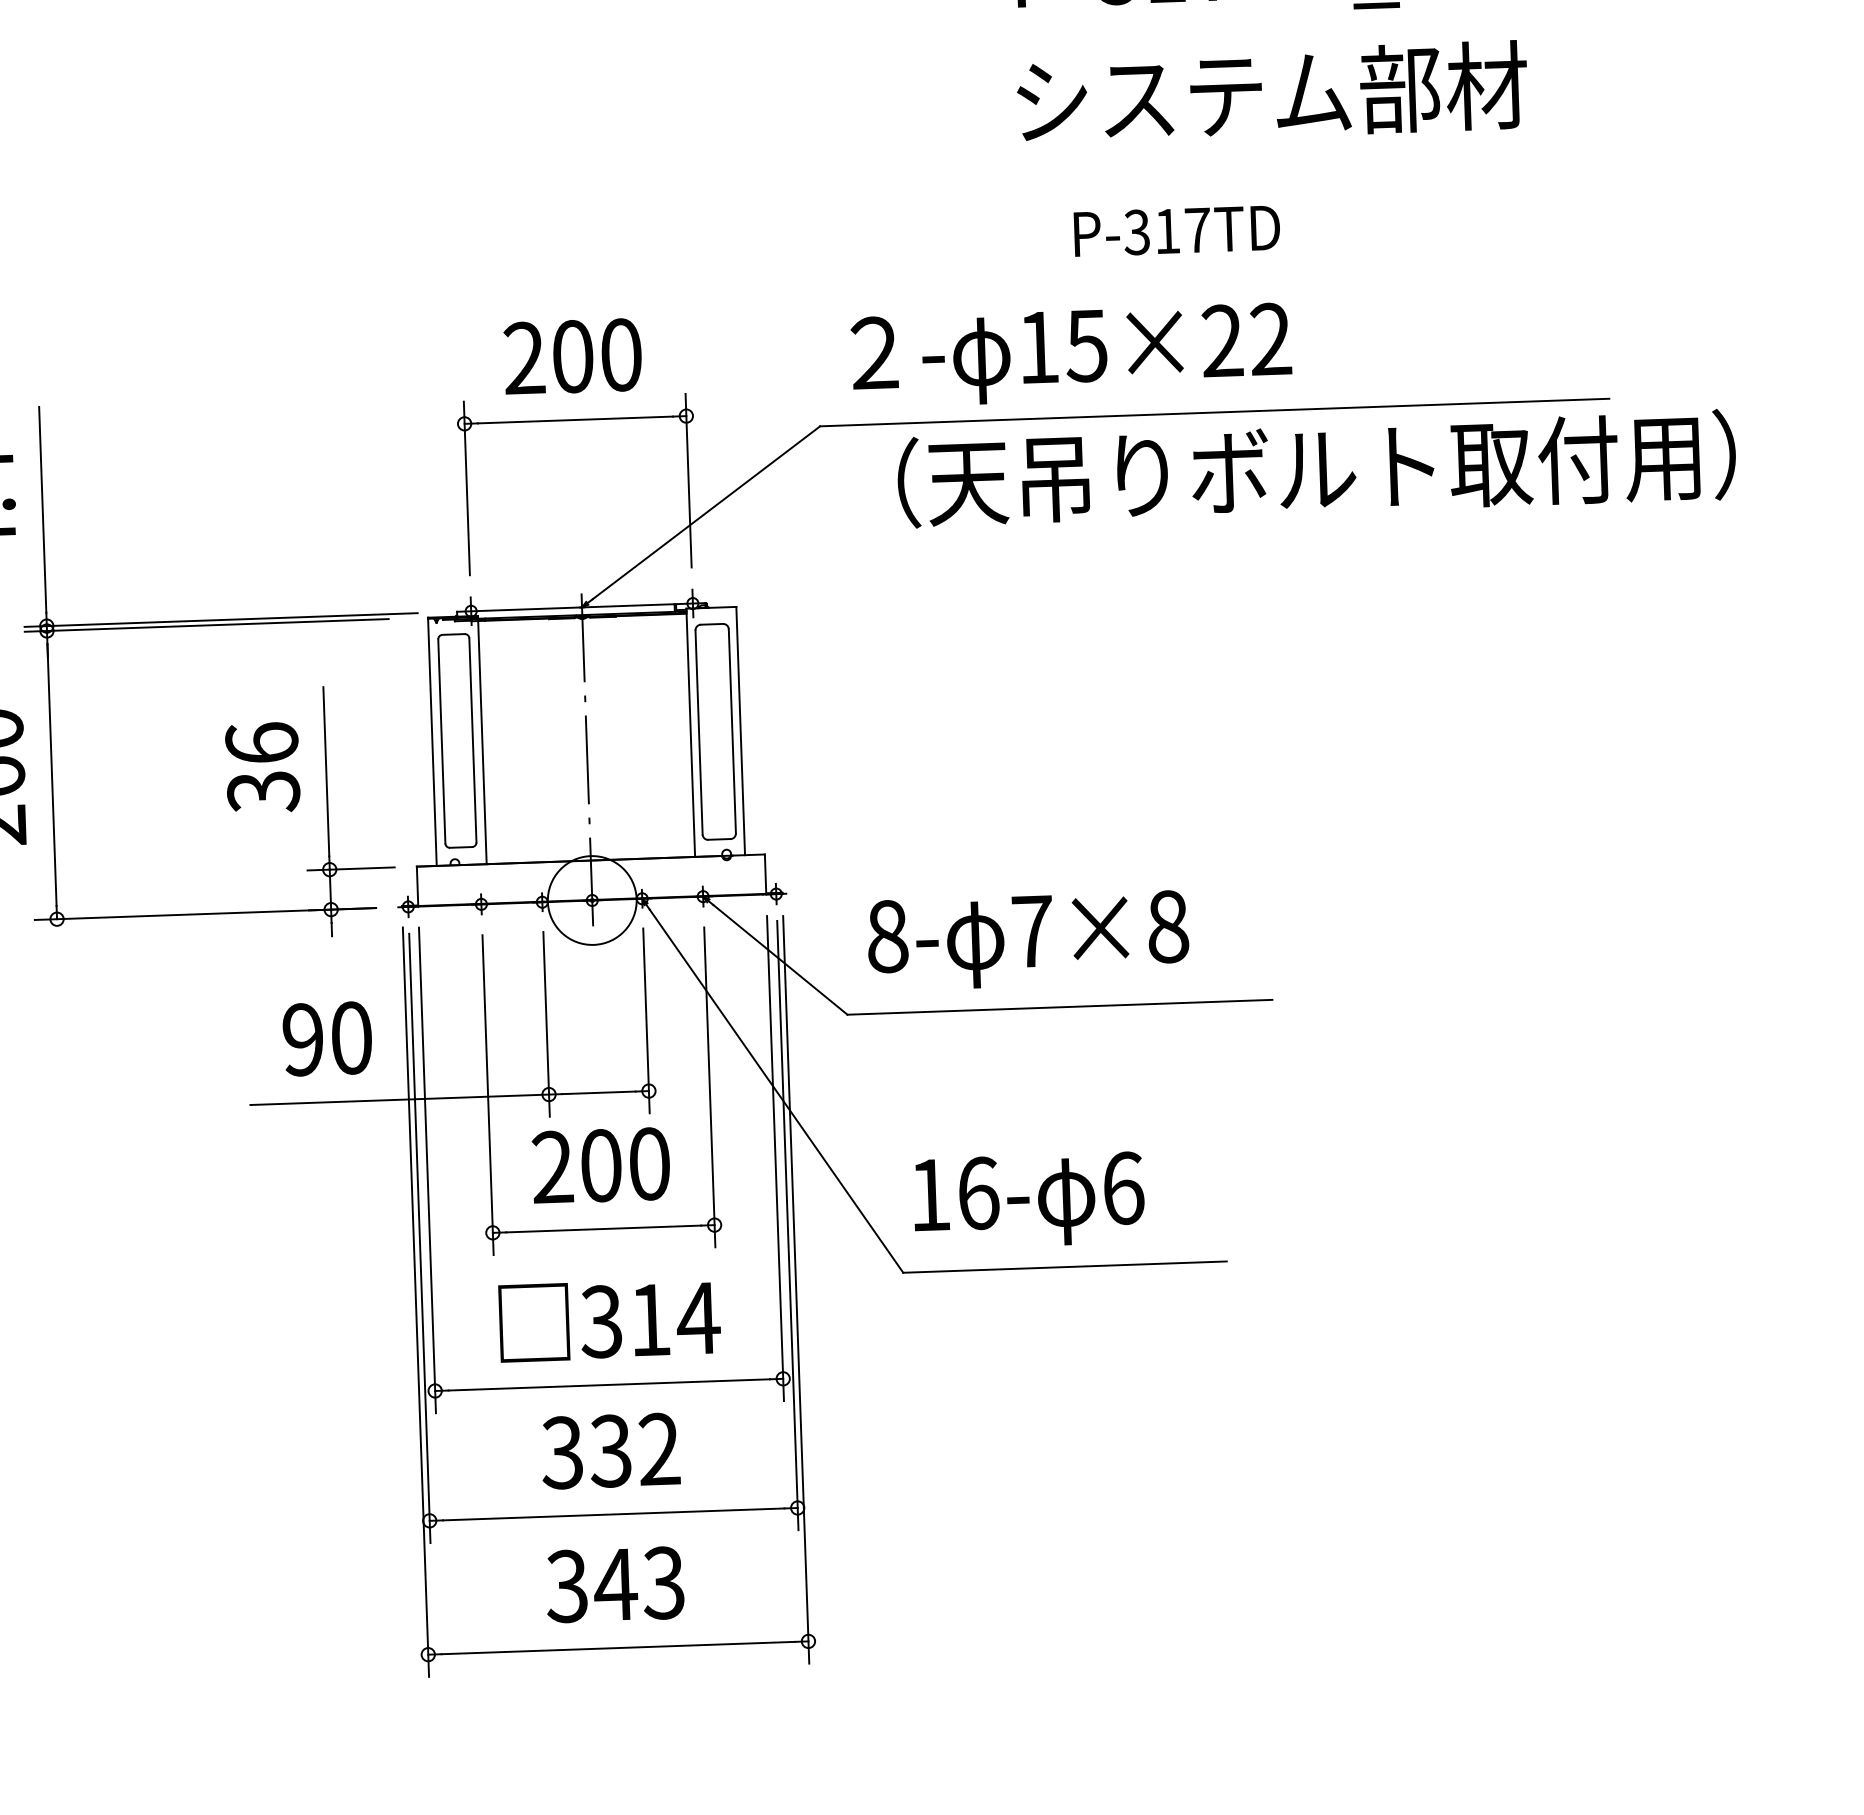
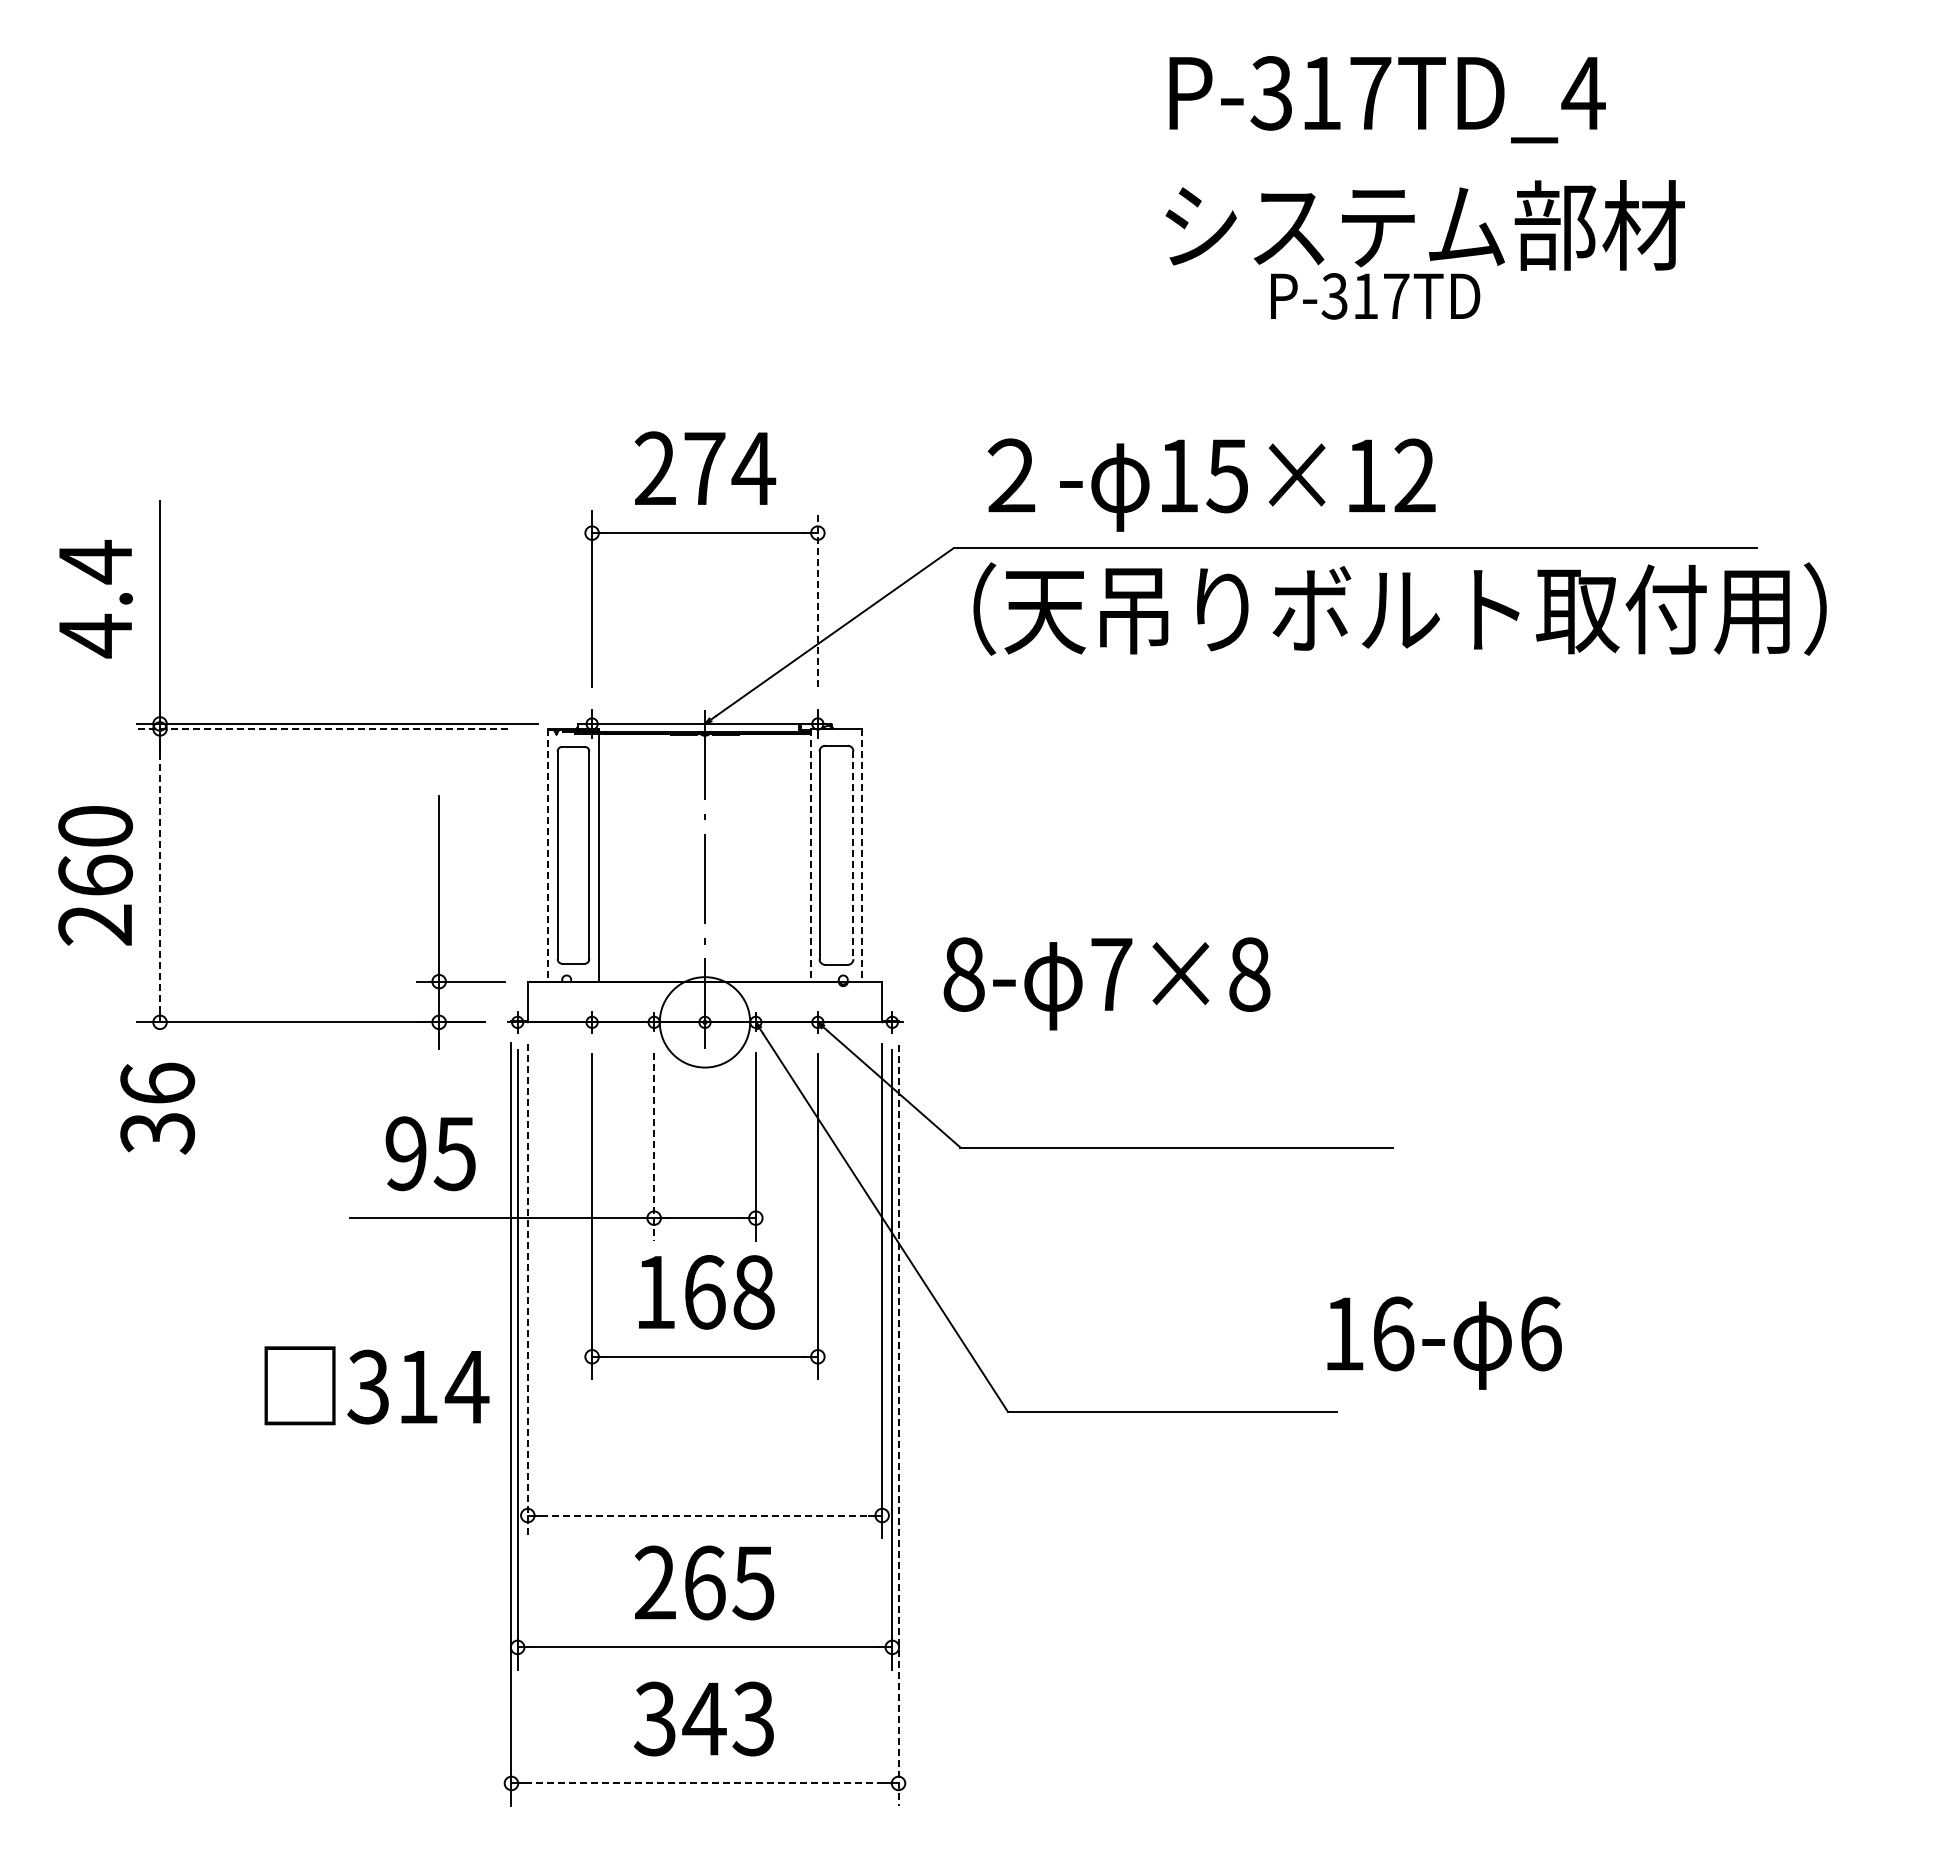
text: (1177, 231) -> (1375, 296), moved
text: (1222, 340) -> (1365, 475), 15×22 -> 15×12
text: (598, 355) -> (730, 468), 200 -> 274
text: (1316, 468) -> (1399, 608), moved
line: (688, 480) -> (817, 598), solid -> dashed
line: (206, 625) -> (322, 728), solid -> dashed
line: (732, 731) -> (853, 855), solid -> dashed
line: (740, 731) -> (861, 855), solid -> dashed
line: (691, 732) -> (811, 855), solid -> dashed
line: (432, 741) -> (548, 855), solid -> dashed
text: (262, 767) -> (157, 1108), moved
line: (52, 775) -> (160, 876), solid -> dashed
text: (1027, 940) -> (1106, 983), moved
line: (546, 1025) -> (654, 1147), solid -> dashed
text: (350, 1037) -> (454, 1153), 90 -> 95
text: (601, 1165) -> (704, 1292), 200 -> 168
line: (427, 1170) -> (527, 1291), solid -> dashed
text: (1029, 1200) -> (1444, 1342), moved
line: (796, 1289) -> (898, 1425), solid -> dashed
text: (609, 1319) -> (376, 1385), moved
line: (609, 1384) -> (705, 1515), solid -> dashed
text: (610, 1450) -> (703, 1582), 332 -> 265
line: (618, 1648) -> (705, 1783), solid -> dashed

